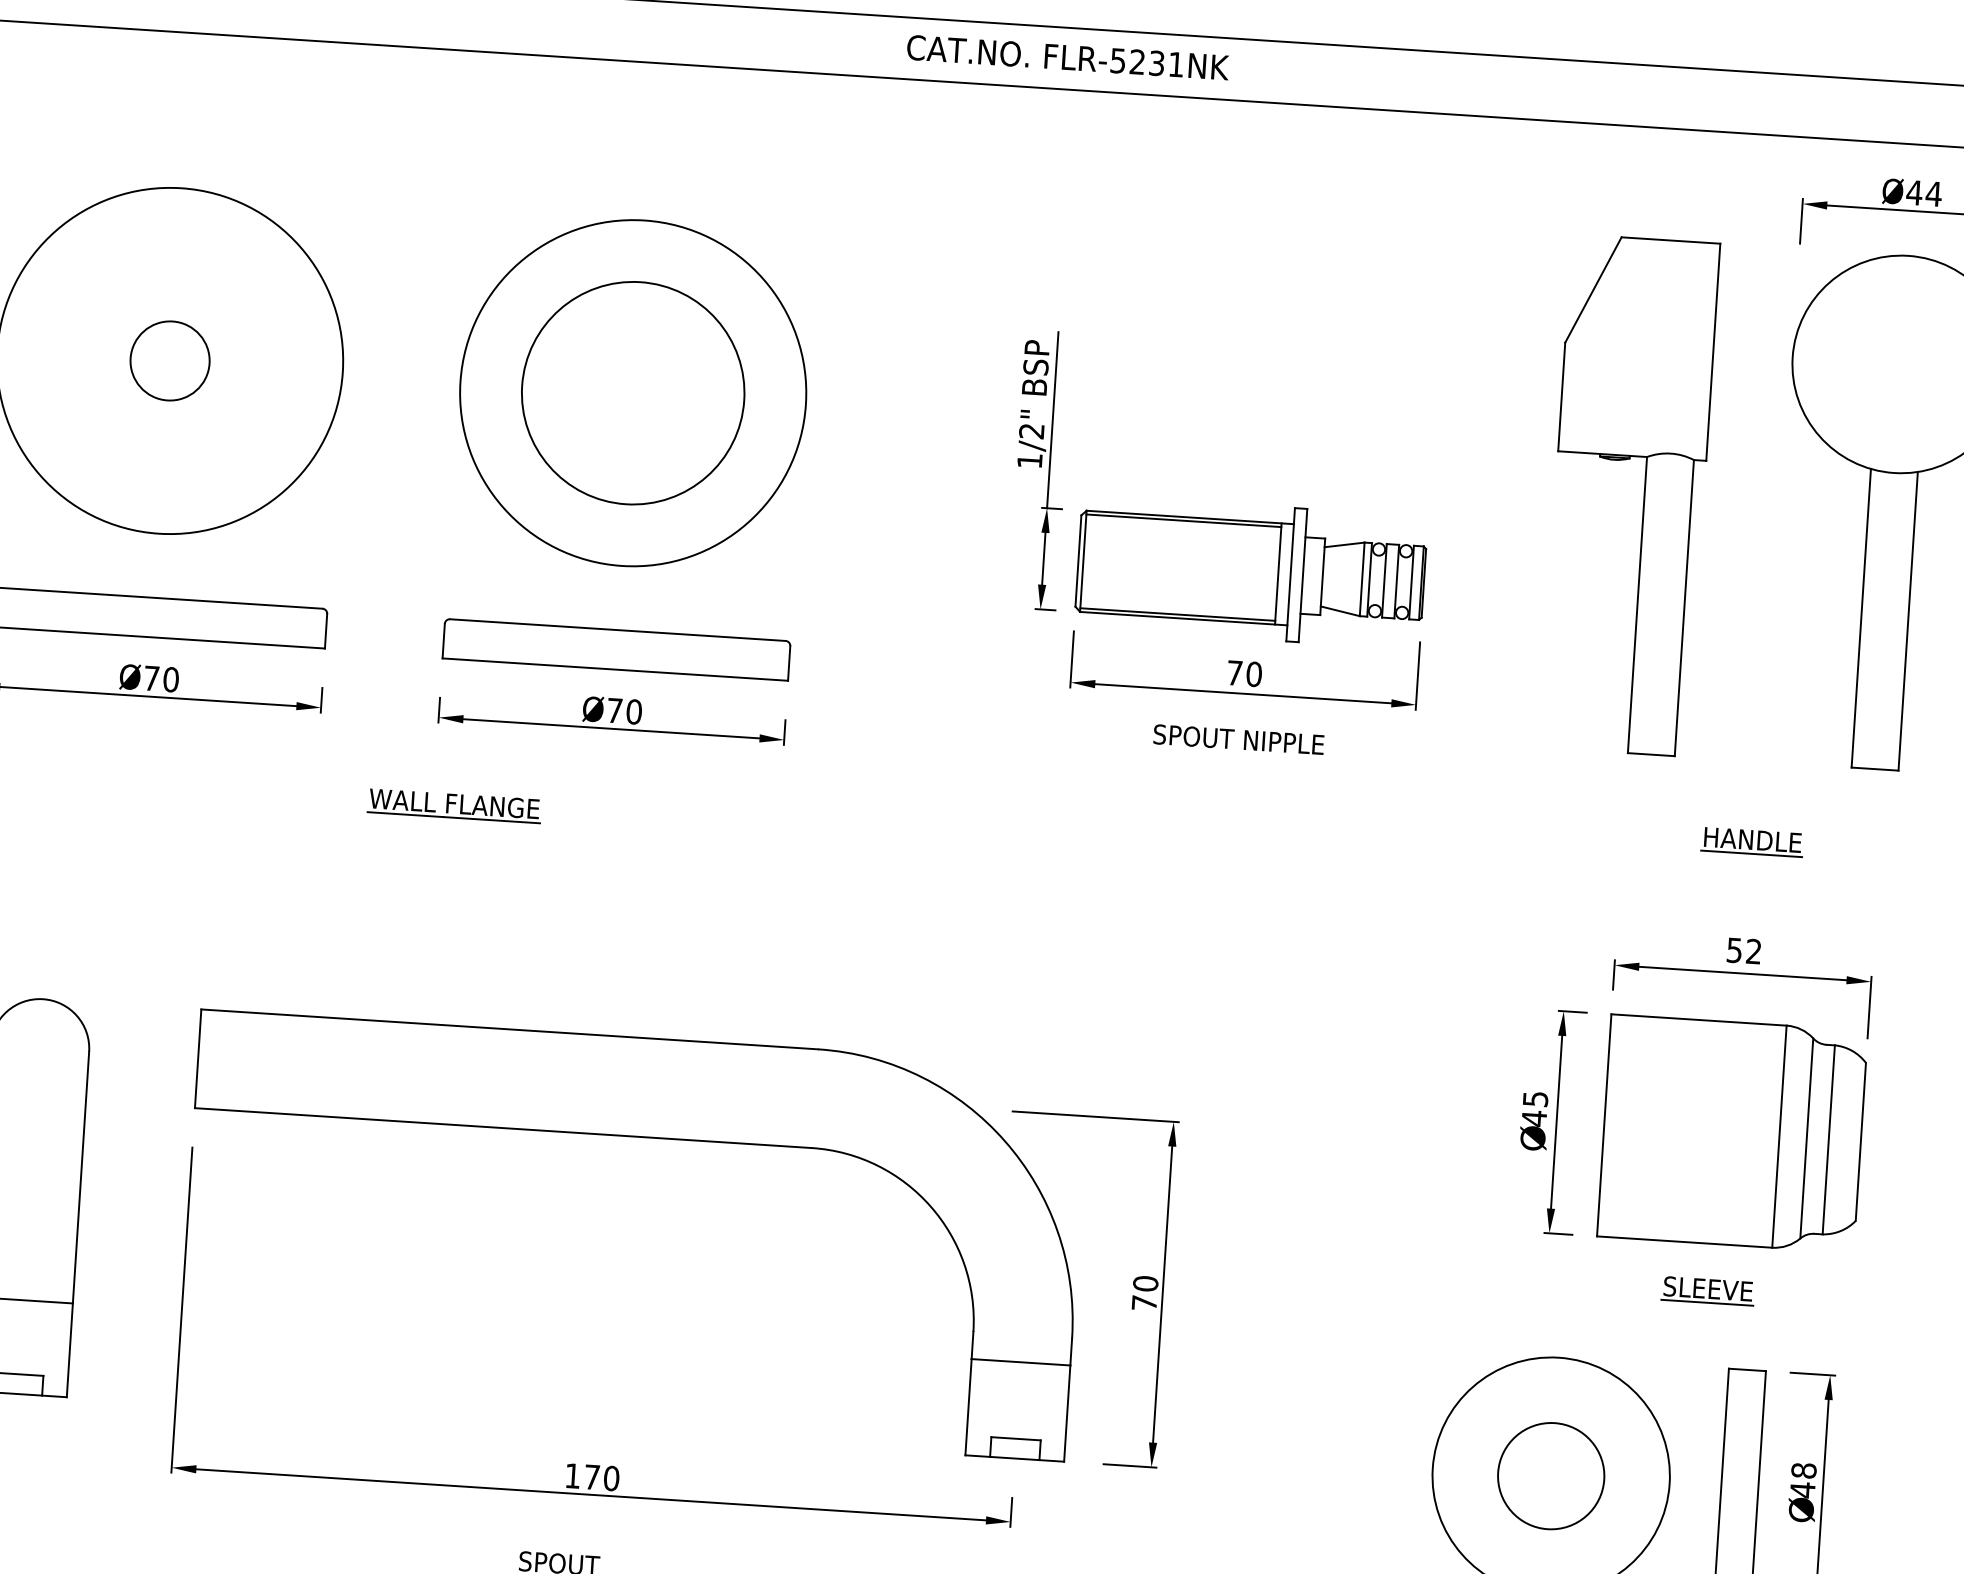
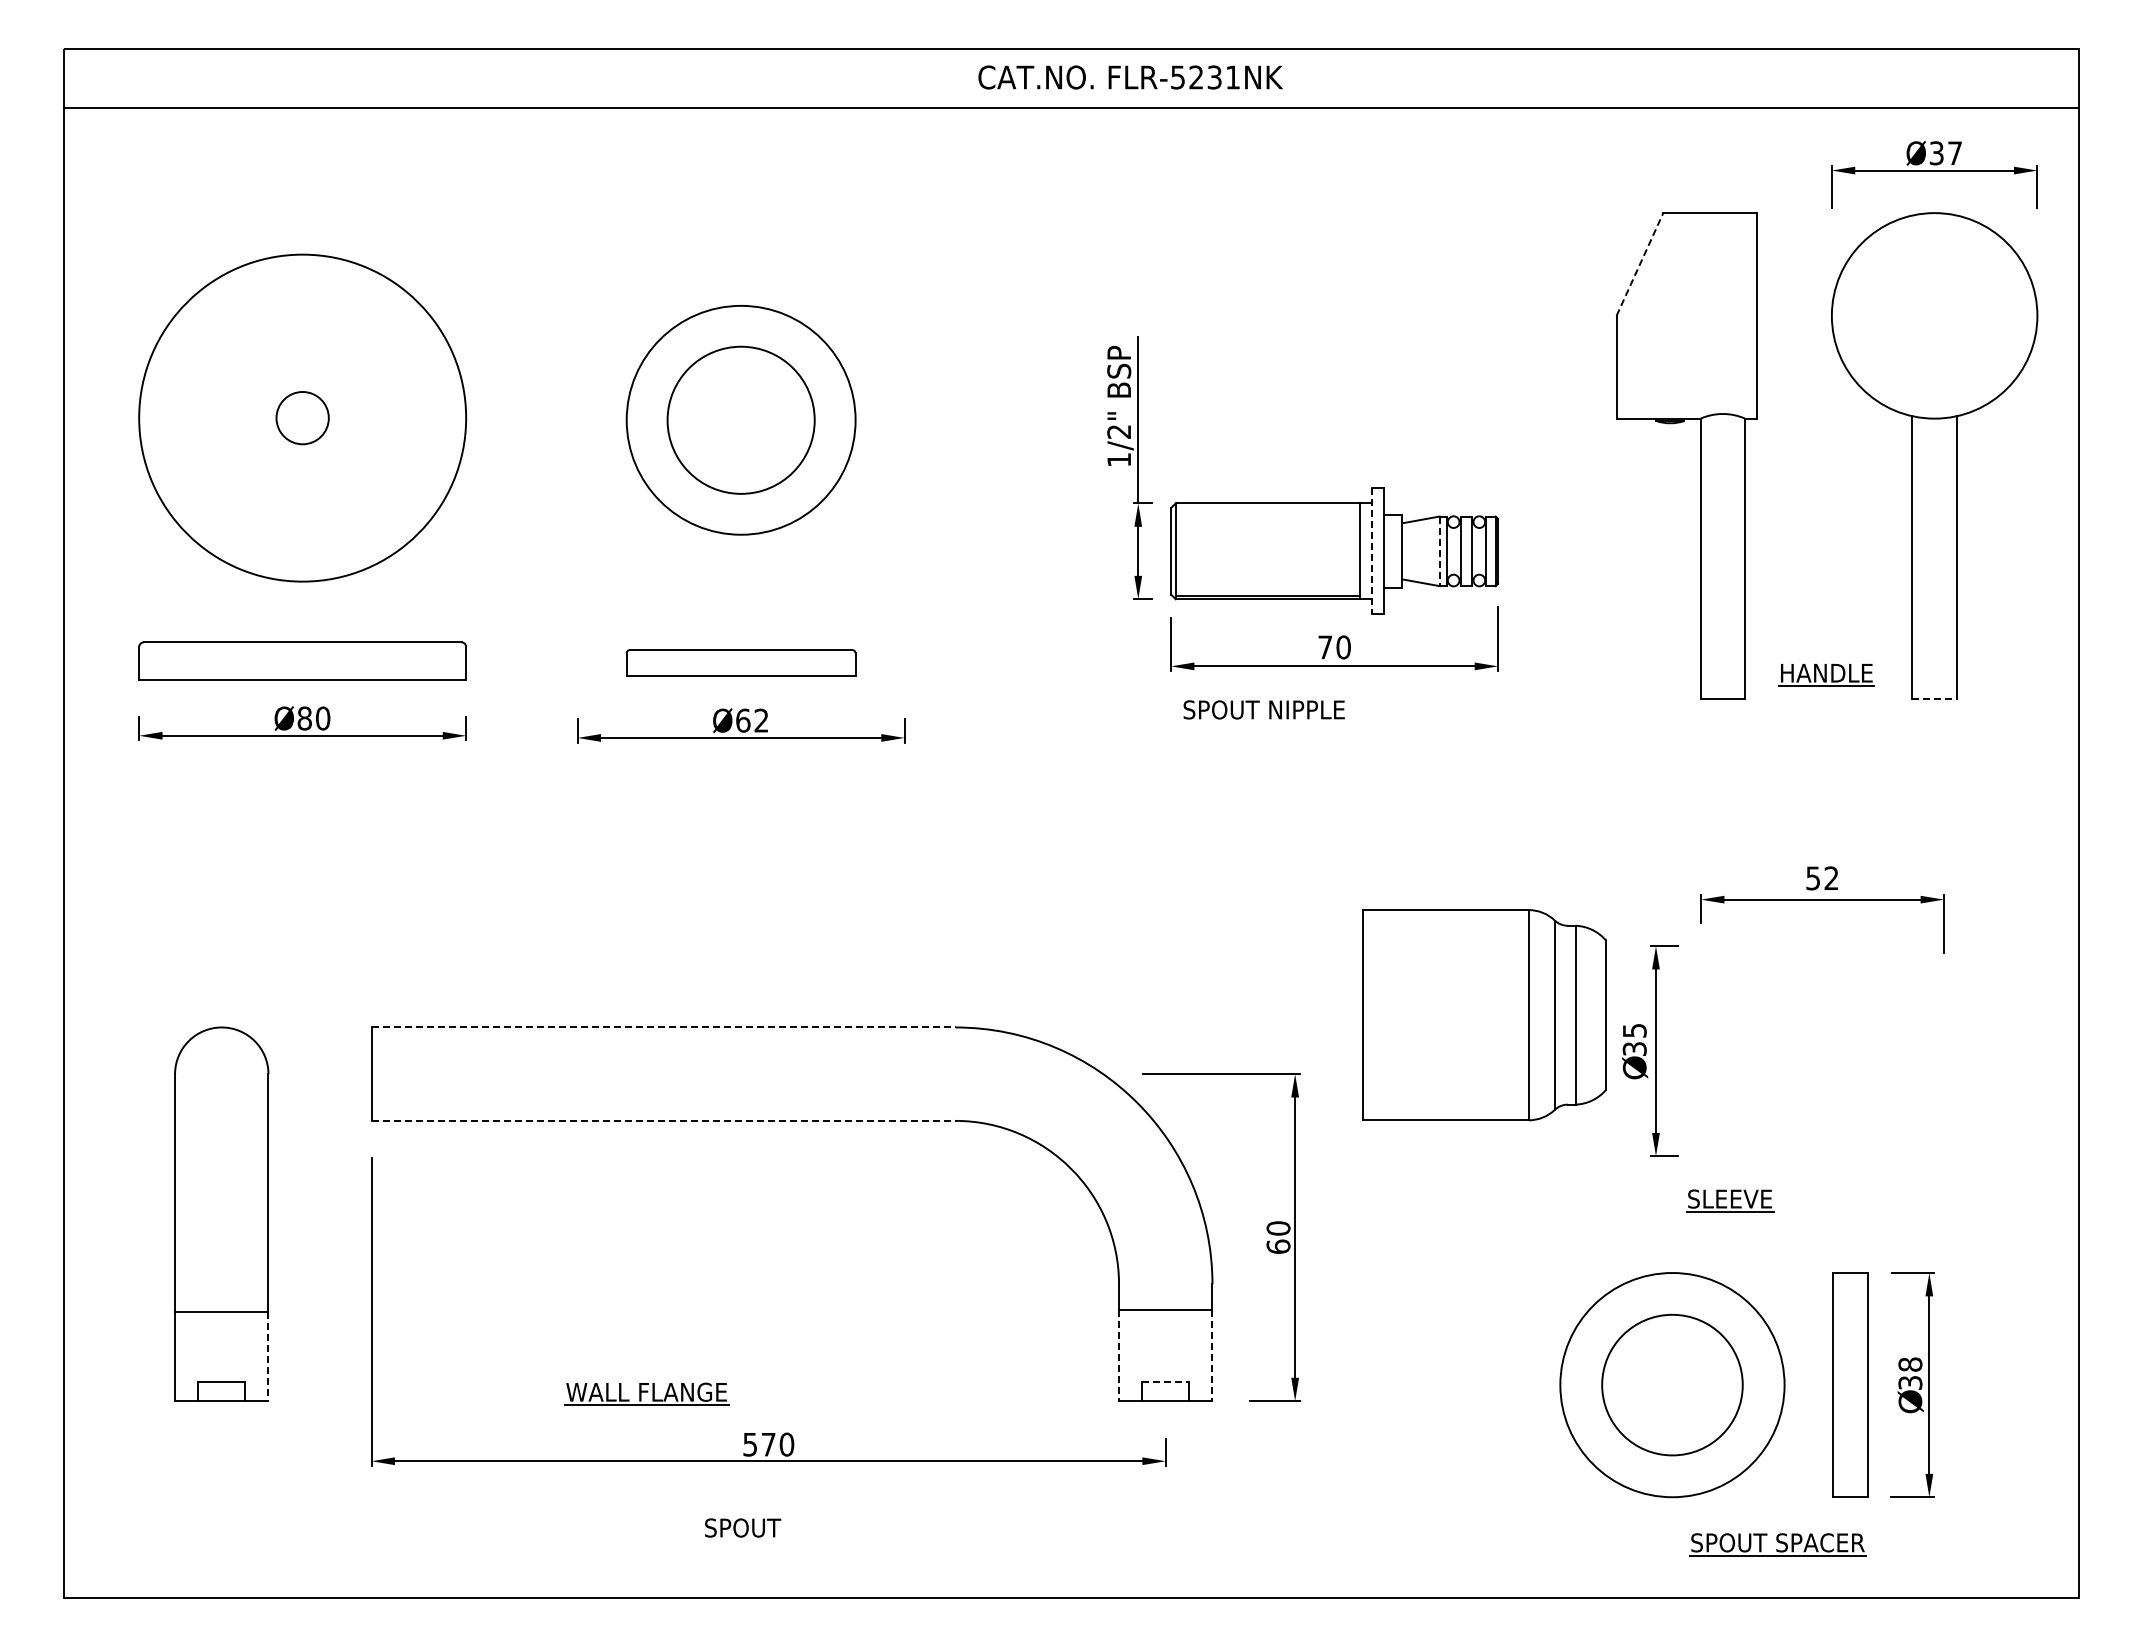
text: (1923, 193) -> (1945, 153), Ø44 -> Ø37
line: (1593, 290) -> (1640, 264), solid -> dashed
circle: (169, 360) -> (302, 417), size x0.7
circle: (632, 392) -> (740, 419), size x0.7
circle: (633, 393) -> (741, 420), size x0.7
line: (1183, 520) -> (1267, 506), removed
line: (1290, 574) -> (1371, 551), solid -> dashed
line: (1362, 579) -> (1439, 551), solid -> dashed
part: (615, 649) -> (740, 662), size x0.7
text: (151, 678) -> (304, 718), Ø70 -> Ø80
text: (624, 711) -> (752, 720), Ø70 -> Ø62
text: (1238, 739) -> (1263, 709), moved
line: (1876, 768) -> (1935, 698), solid -> dashed
part: (454, 805) -> (646, 1393), moved
part: (1752, 842) -> (1826, 675), moved
line: (509, 1029) -> (663, 1027), solid -> dashed
text: (1534, 1117) -> (1634, 1048), 45 -> 35
line: (503, 1127) -> (663, 1120), solid -> dashed
part: (1732, 1133) -> (1484, 1015), moved
part: (1708, 1290) -> (1730, 1200), moved
text: (1144, 1302) -> (1278, 1246), 70 -> 60
line: (69, 1351) -> (268, 1357), solid -> dashed
line: (969, 1407) -> (1119, 1355), solid -> dashed
line: (1067, 1413) -> (1212, 1355), solid -> dashed
line: (1016, 1438) -> (1166, 1382), solid -> dashed
text: (572, 1475) -> (749, 1444), 170 -> 570
circle: (1551, 1475) -> (1672, 1384), size x1.4
text: (1802, 1489) -> (1910, 1382), 48 -> 38

